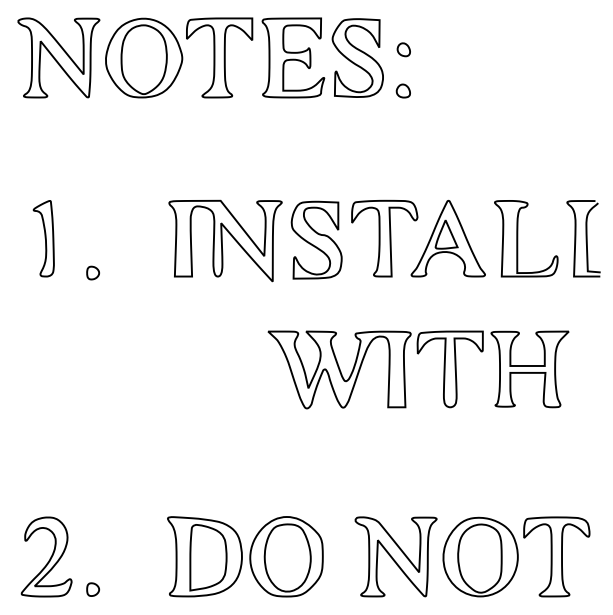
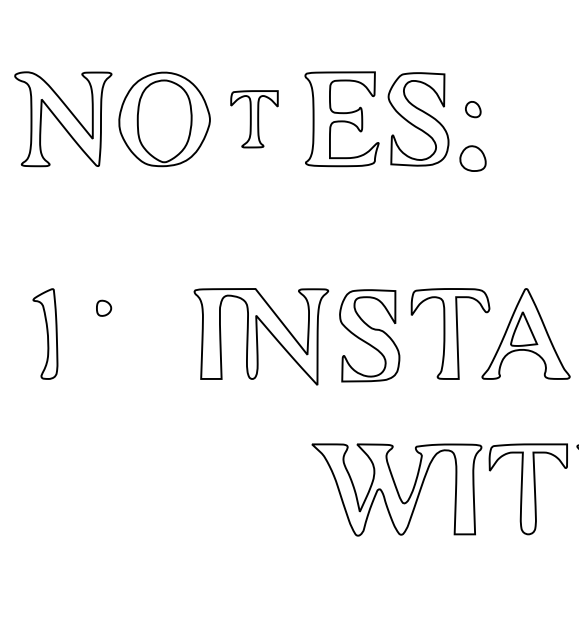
part: (219, 57) -> (254, 118), size x0.6
part: (402, 90) -> (471, 157), size x1.6
part: (92, 272) -> (103, 307), moved

